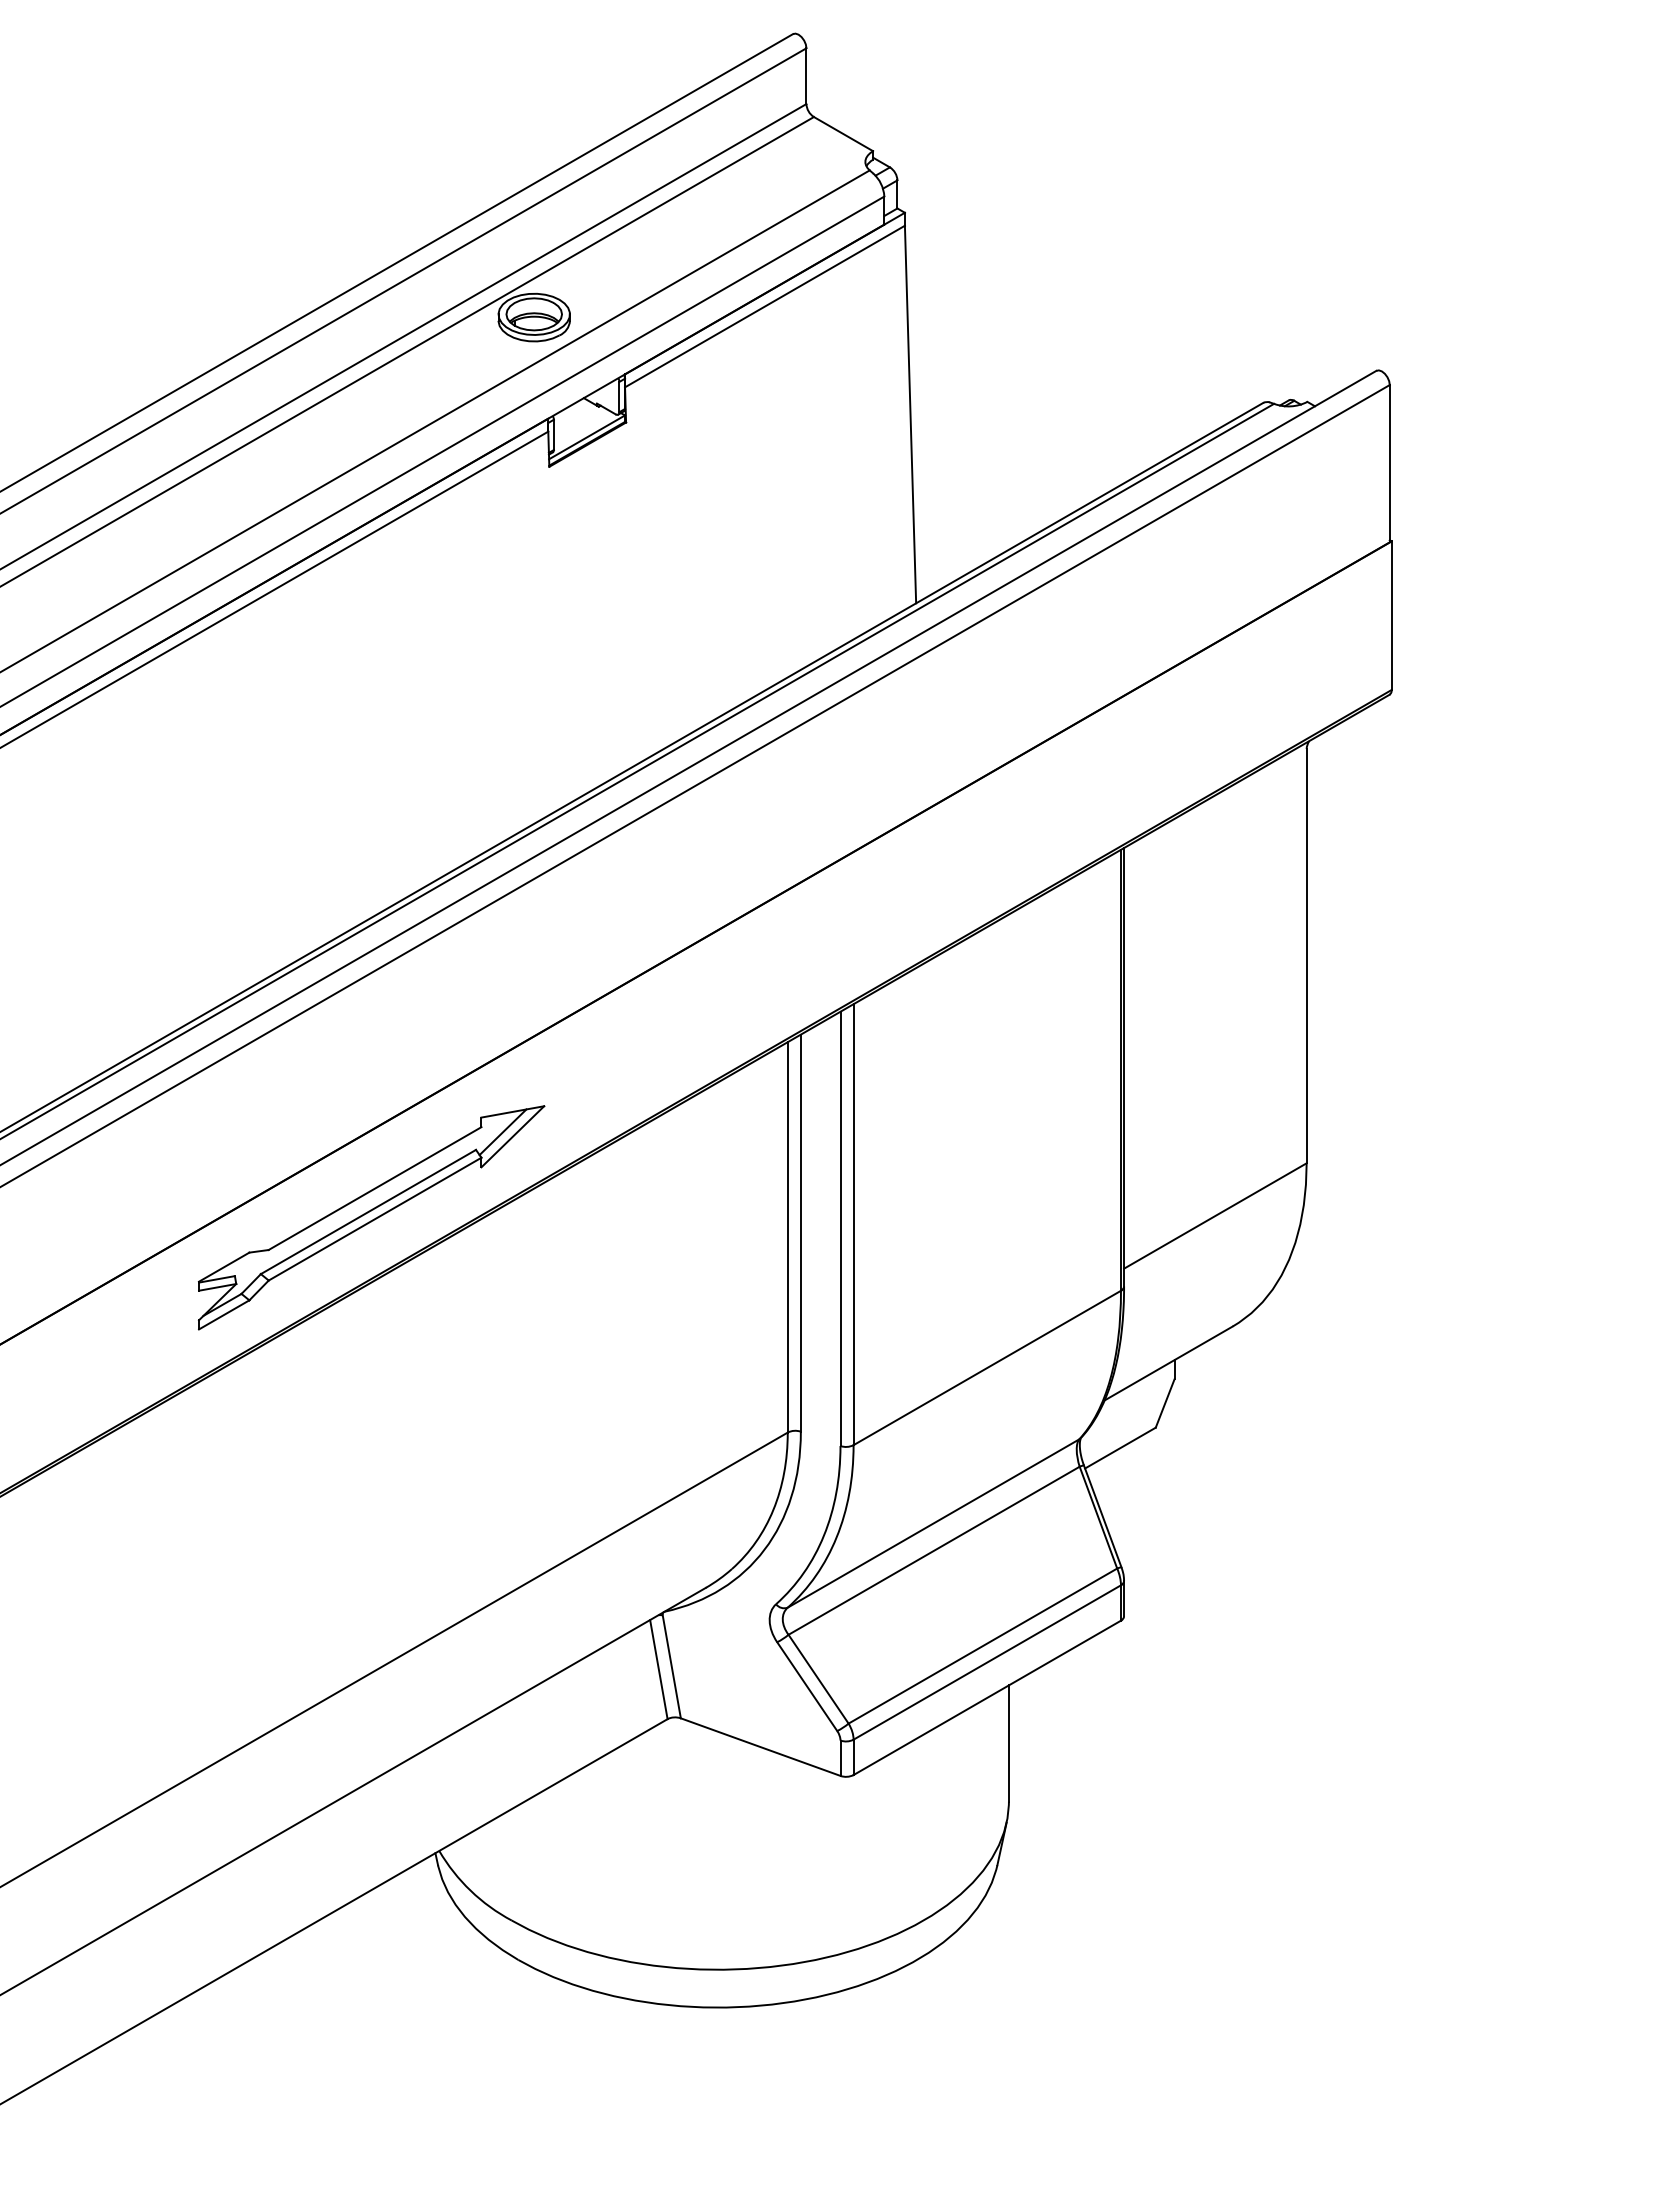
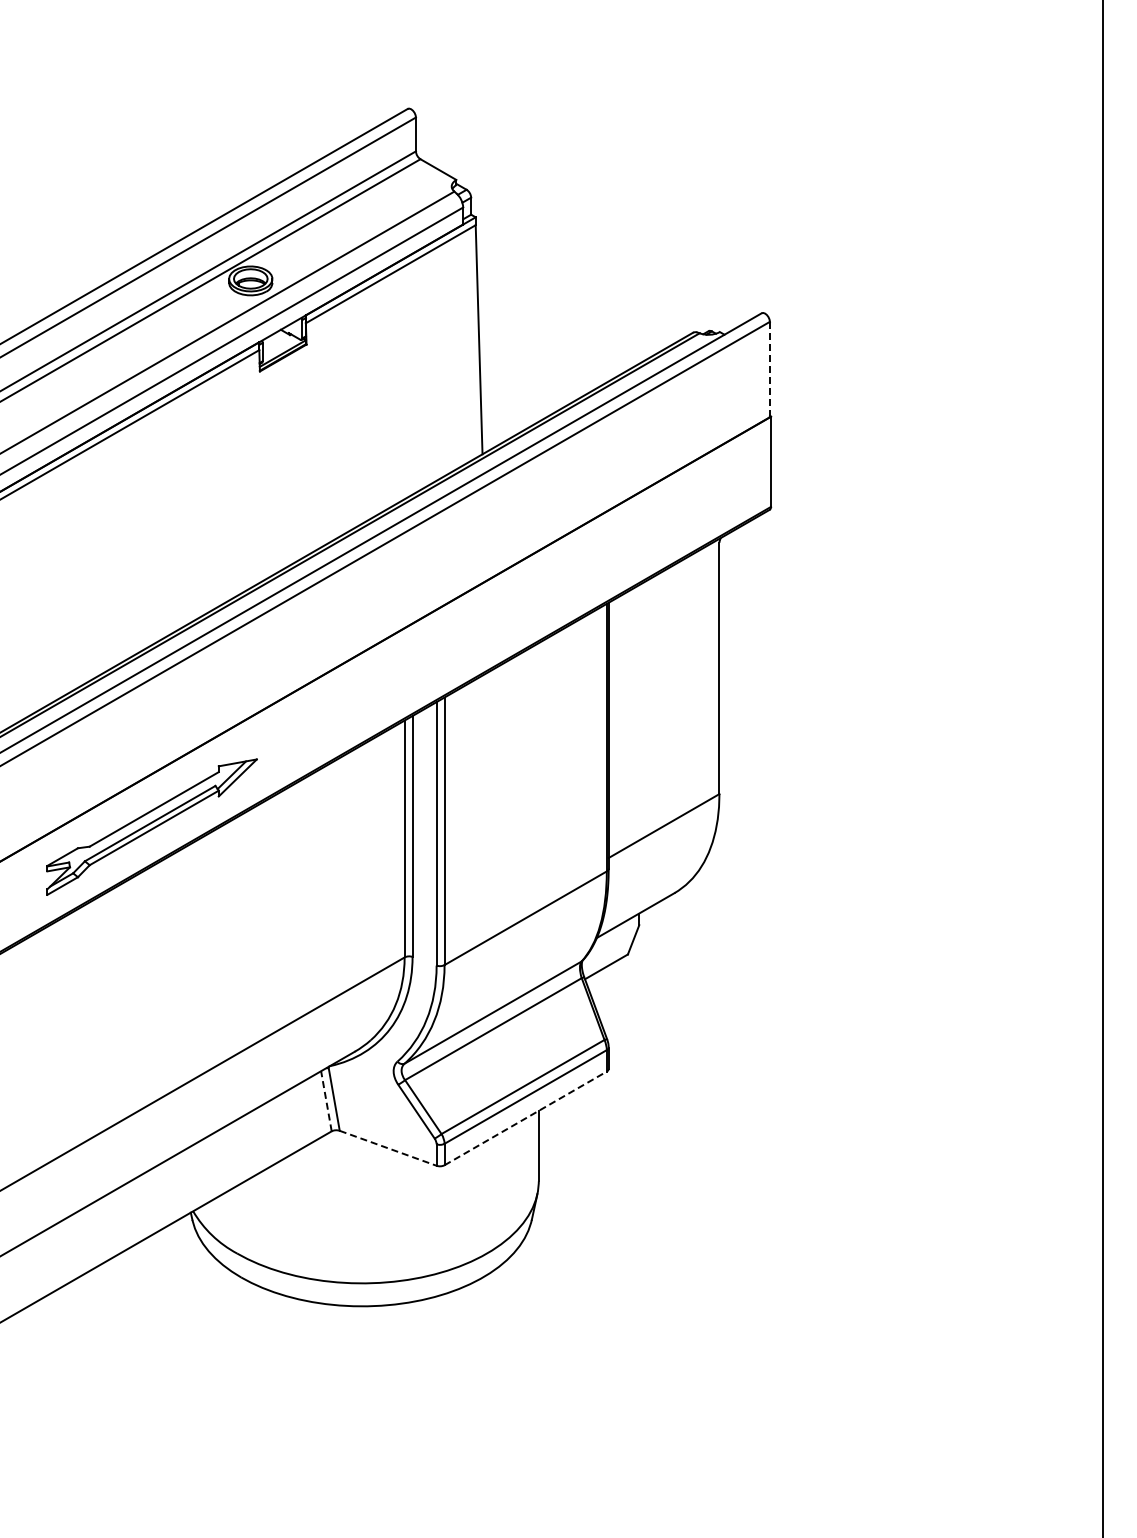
line: (1389, 463) -> (769, 369), solid -> dashed
line: (658, 1669) -> (326, 1101), solid -> dashed
line: (986, 1697) -> (525, 1118), solid -> dashed
line: (761, 1747) -> (388, 1148), solid -> dashed

